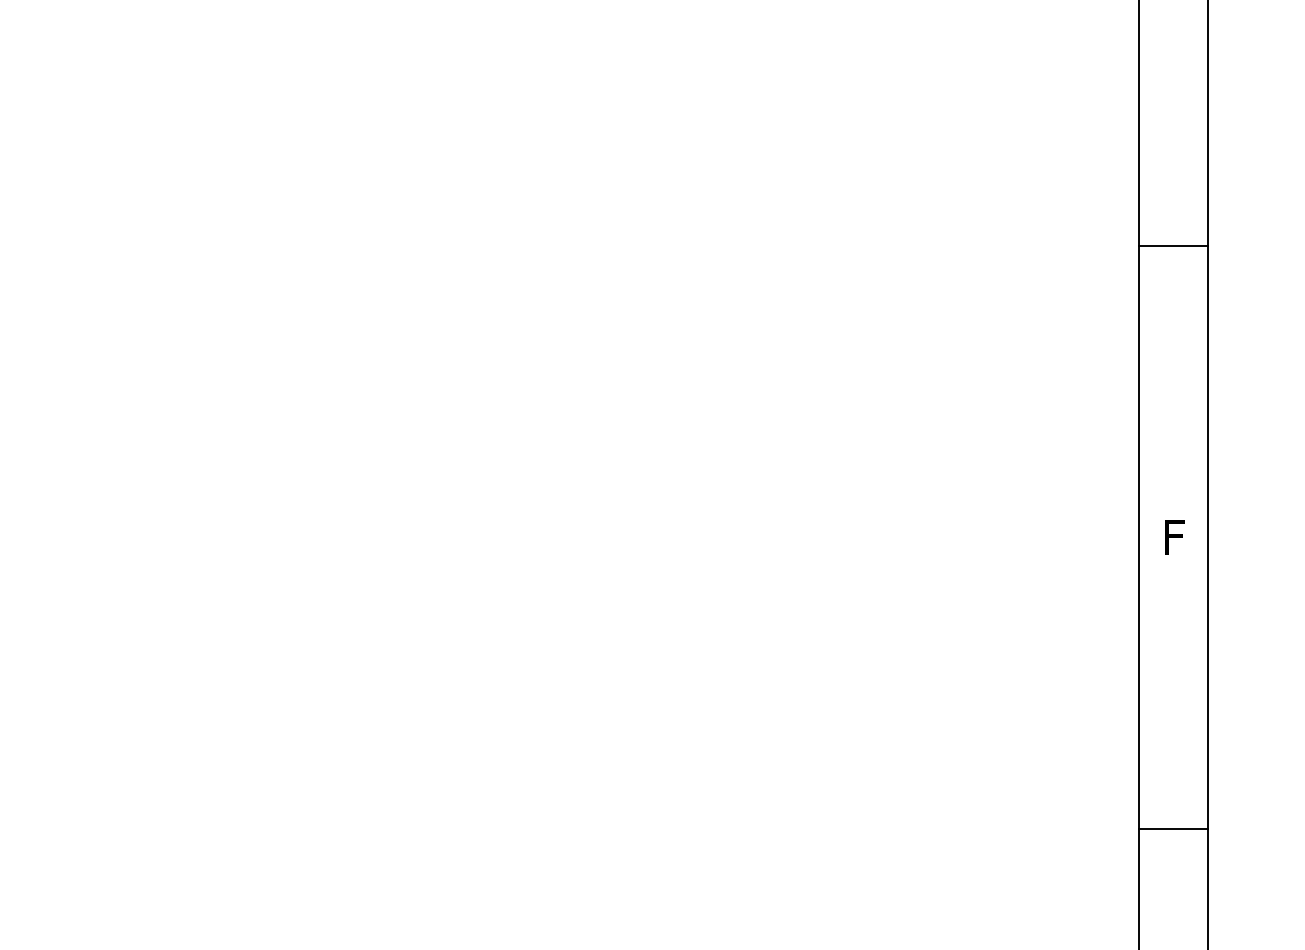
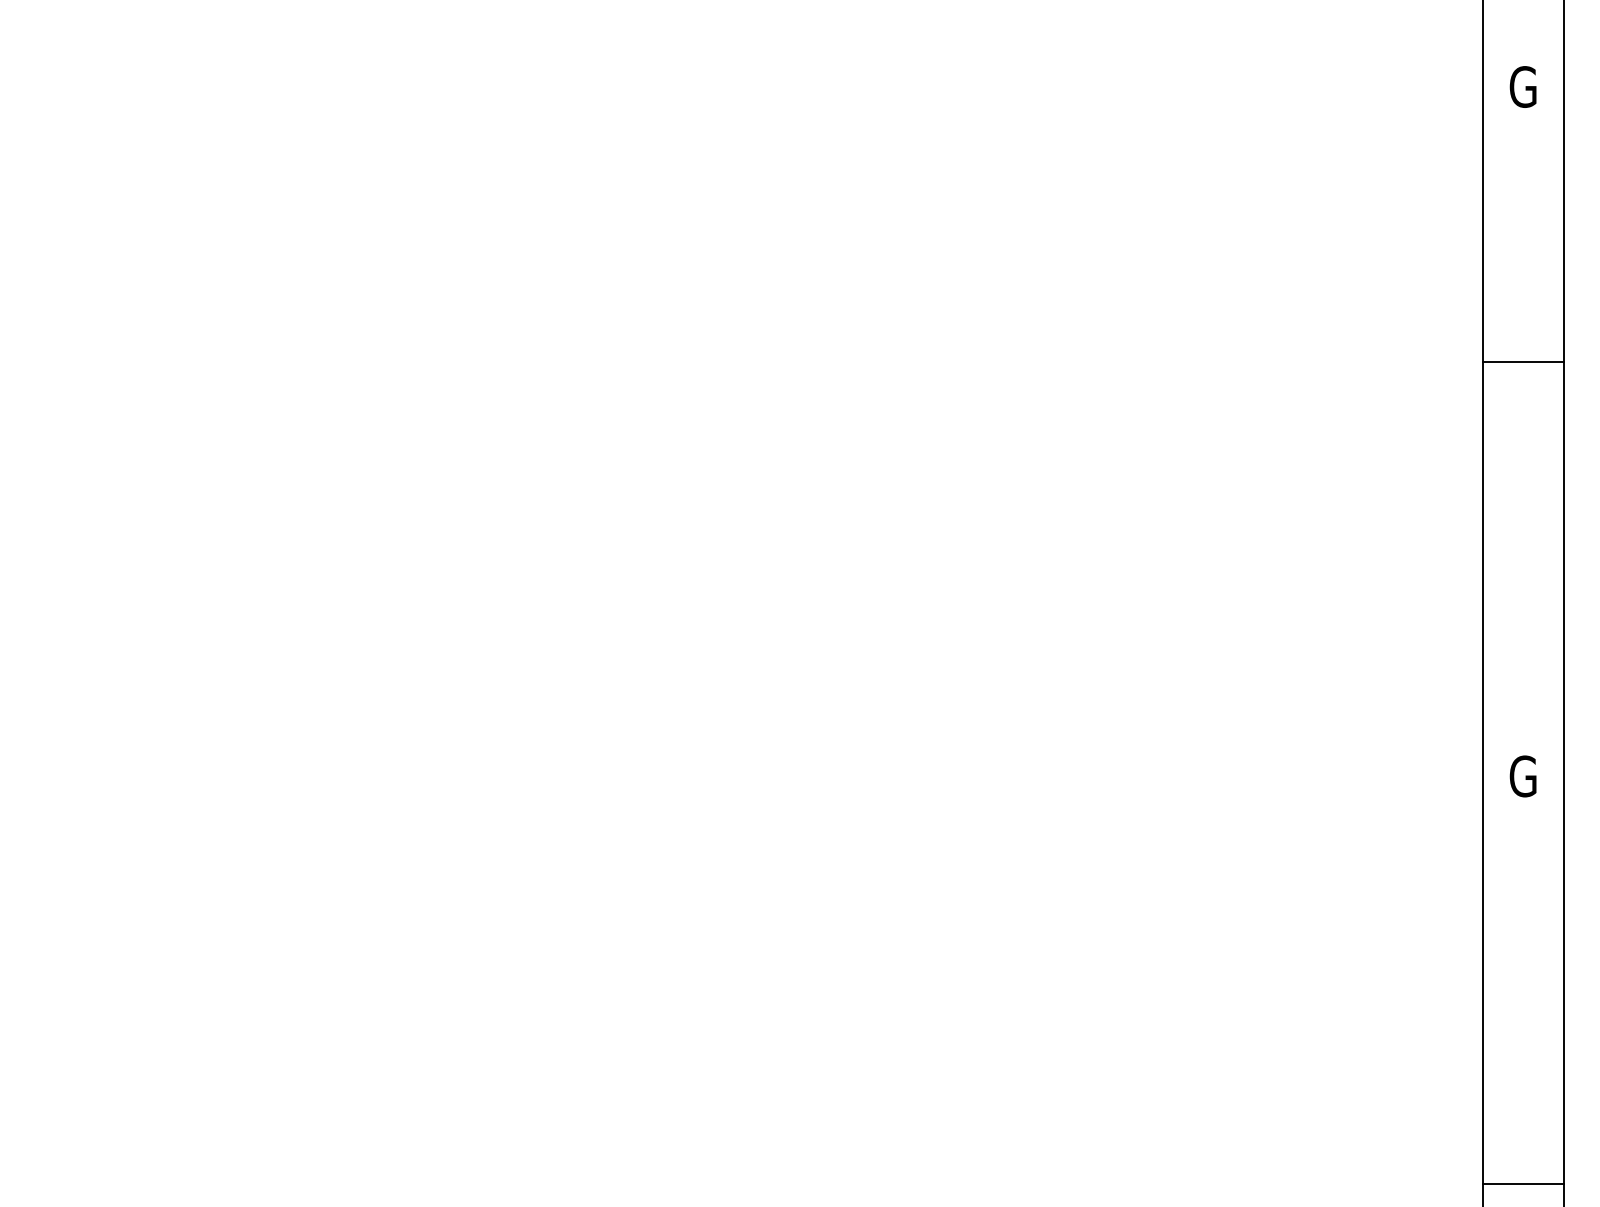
line: (1173, 245) -> (1523, 361), moved
text: (1172, 537) -> (1522, 776), F -> G
line: (1173, 829) -> (1523, 1184), moved

